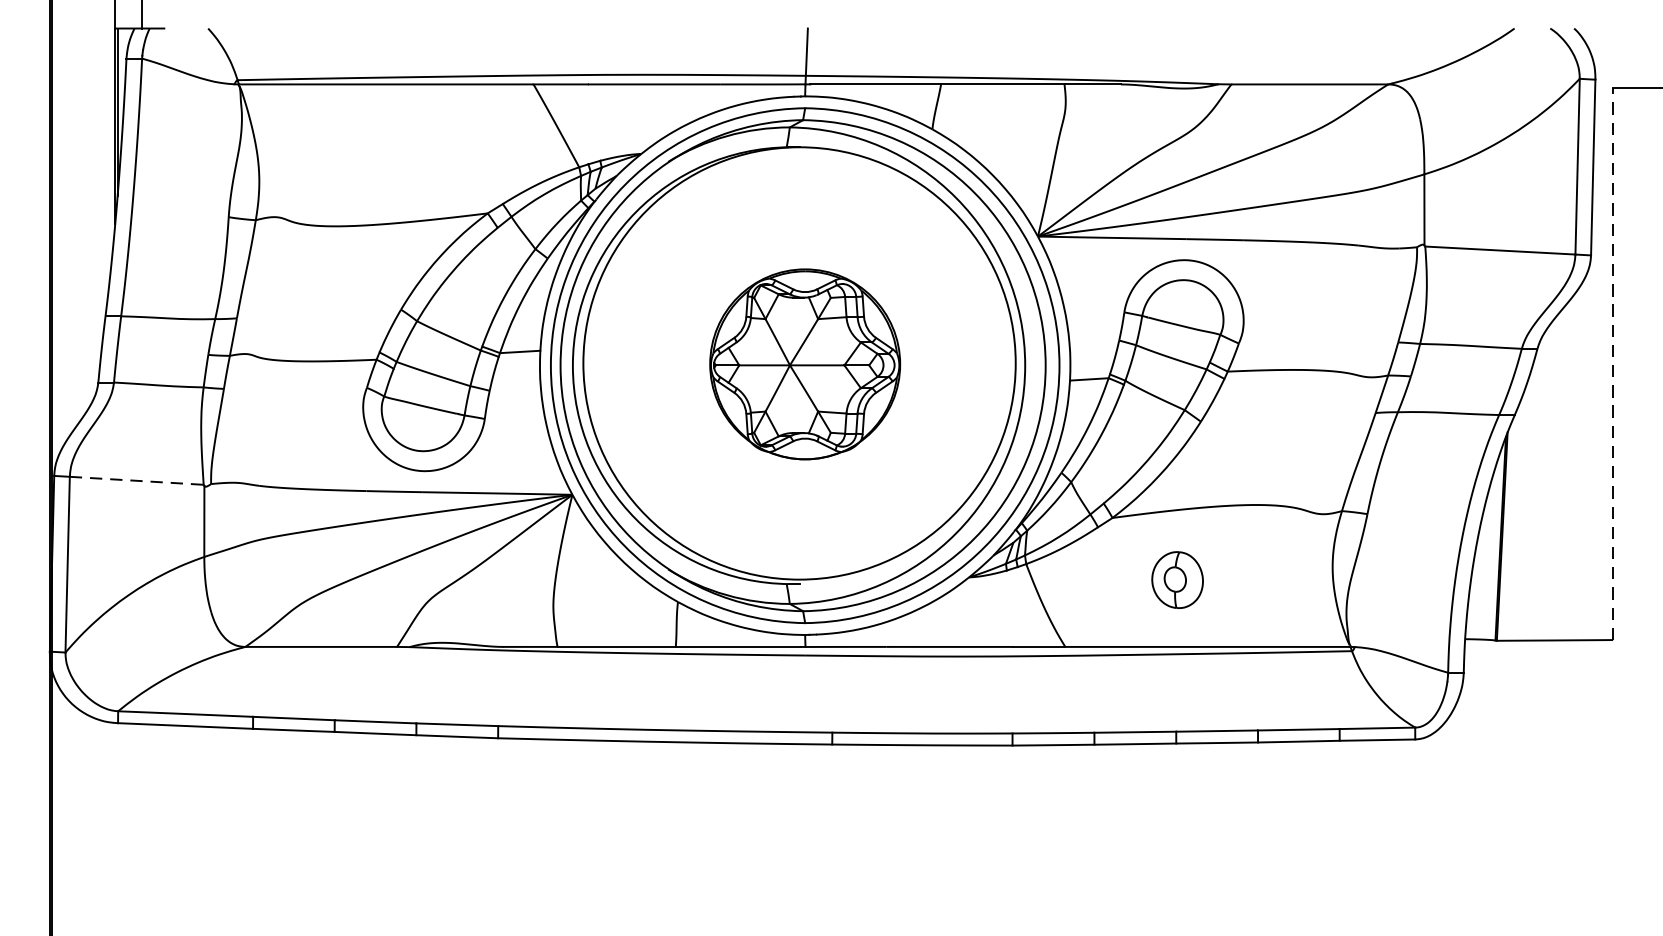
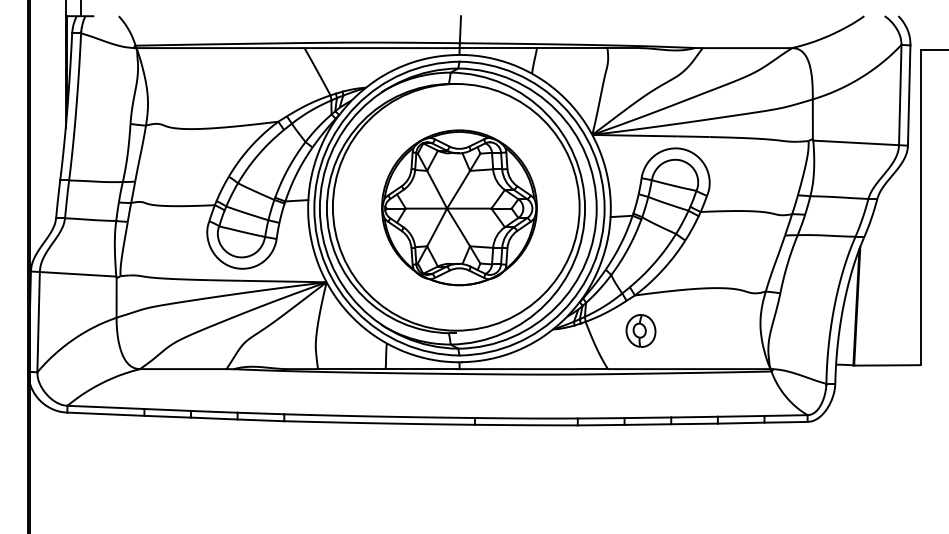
part: (805, 363) -> (459, 207), size x1.43
line: (1613, 363) -> (920, 207), dashed -> solid
line: (137, 481) -> (78, 274), dashed -> solid
part: (1176, 579) -> (640, 330), moved

